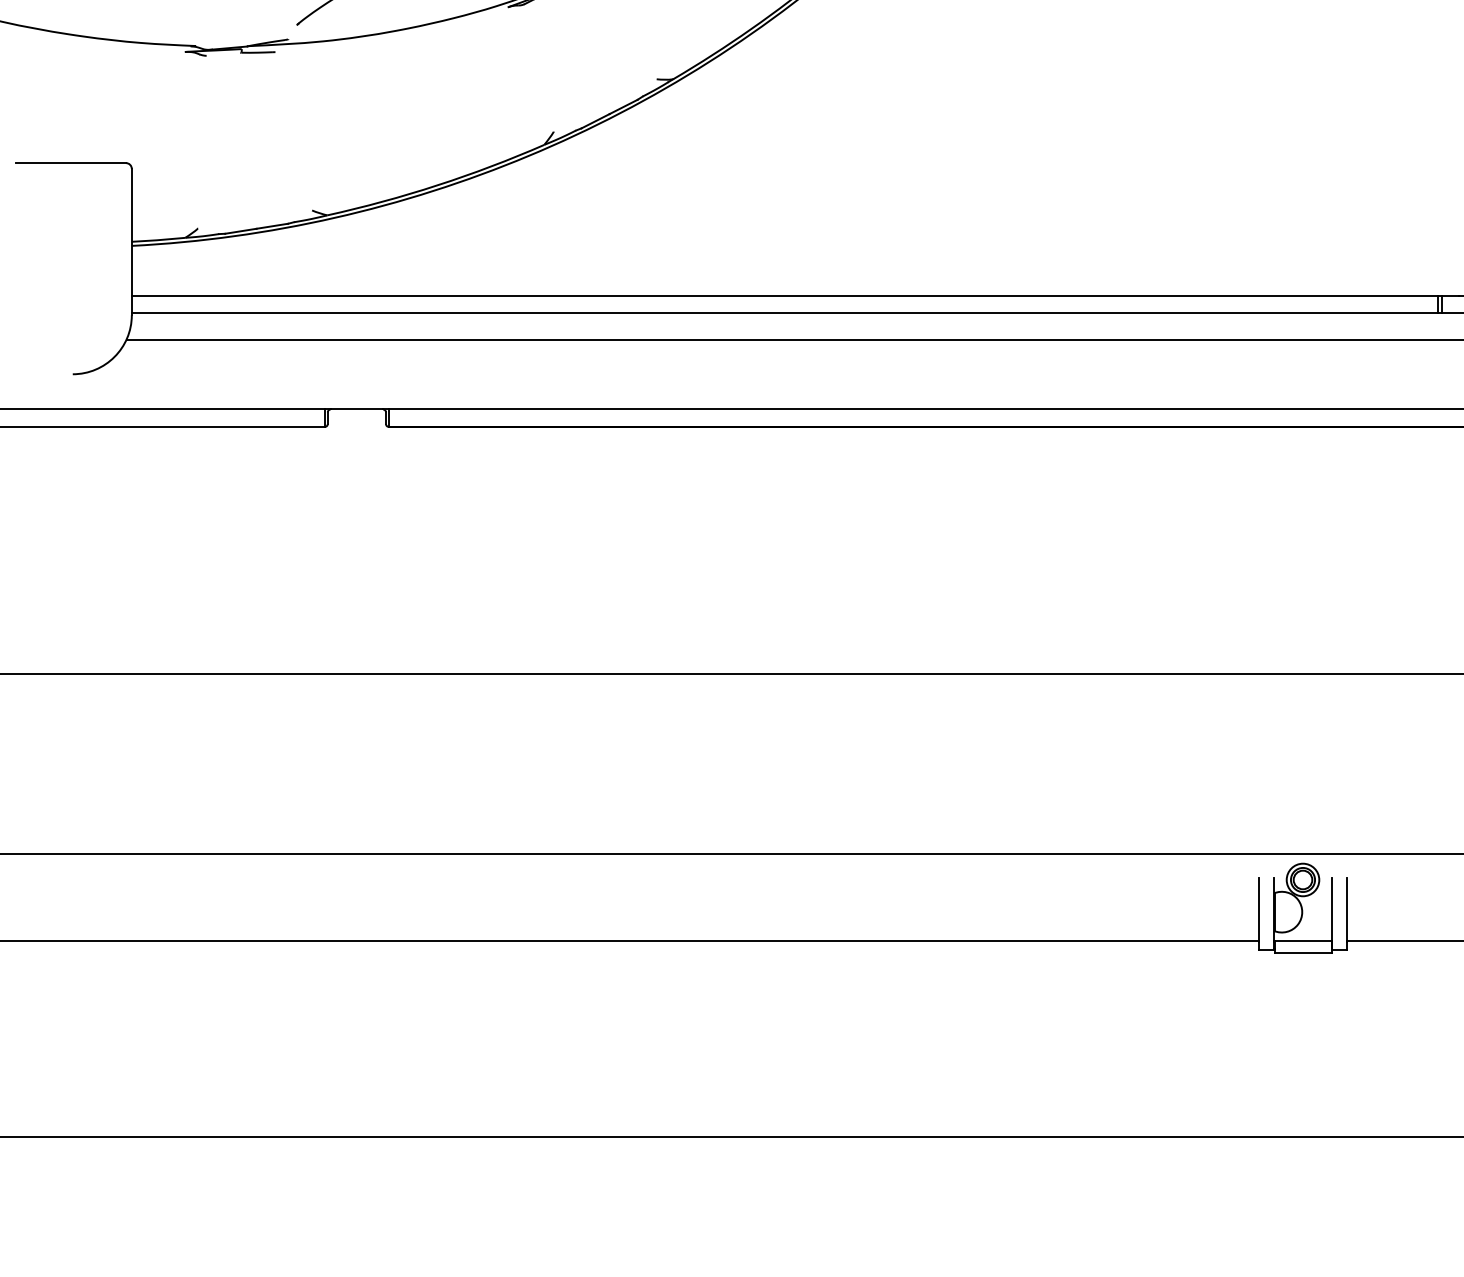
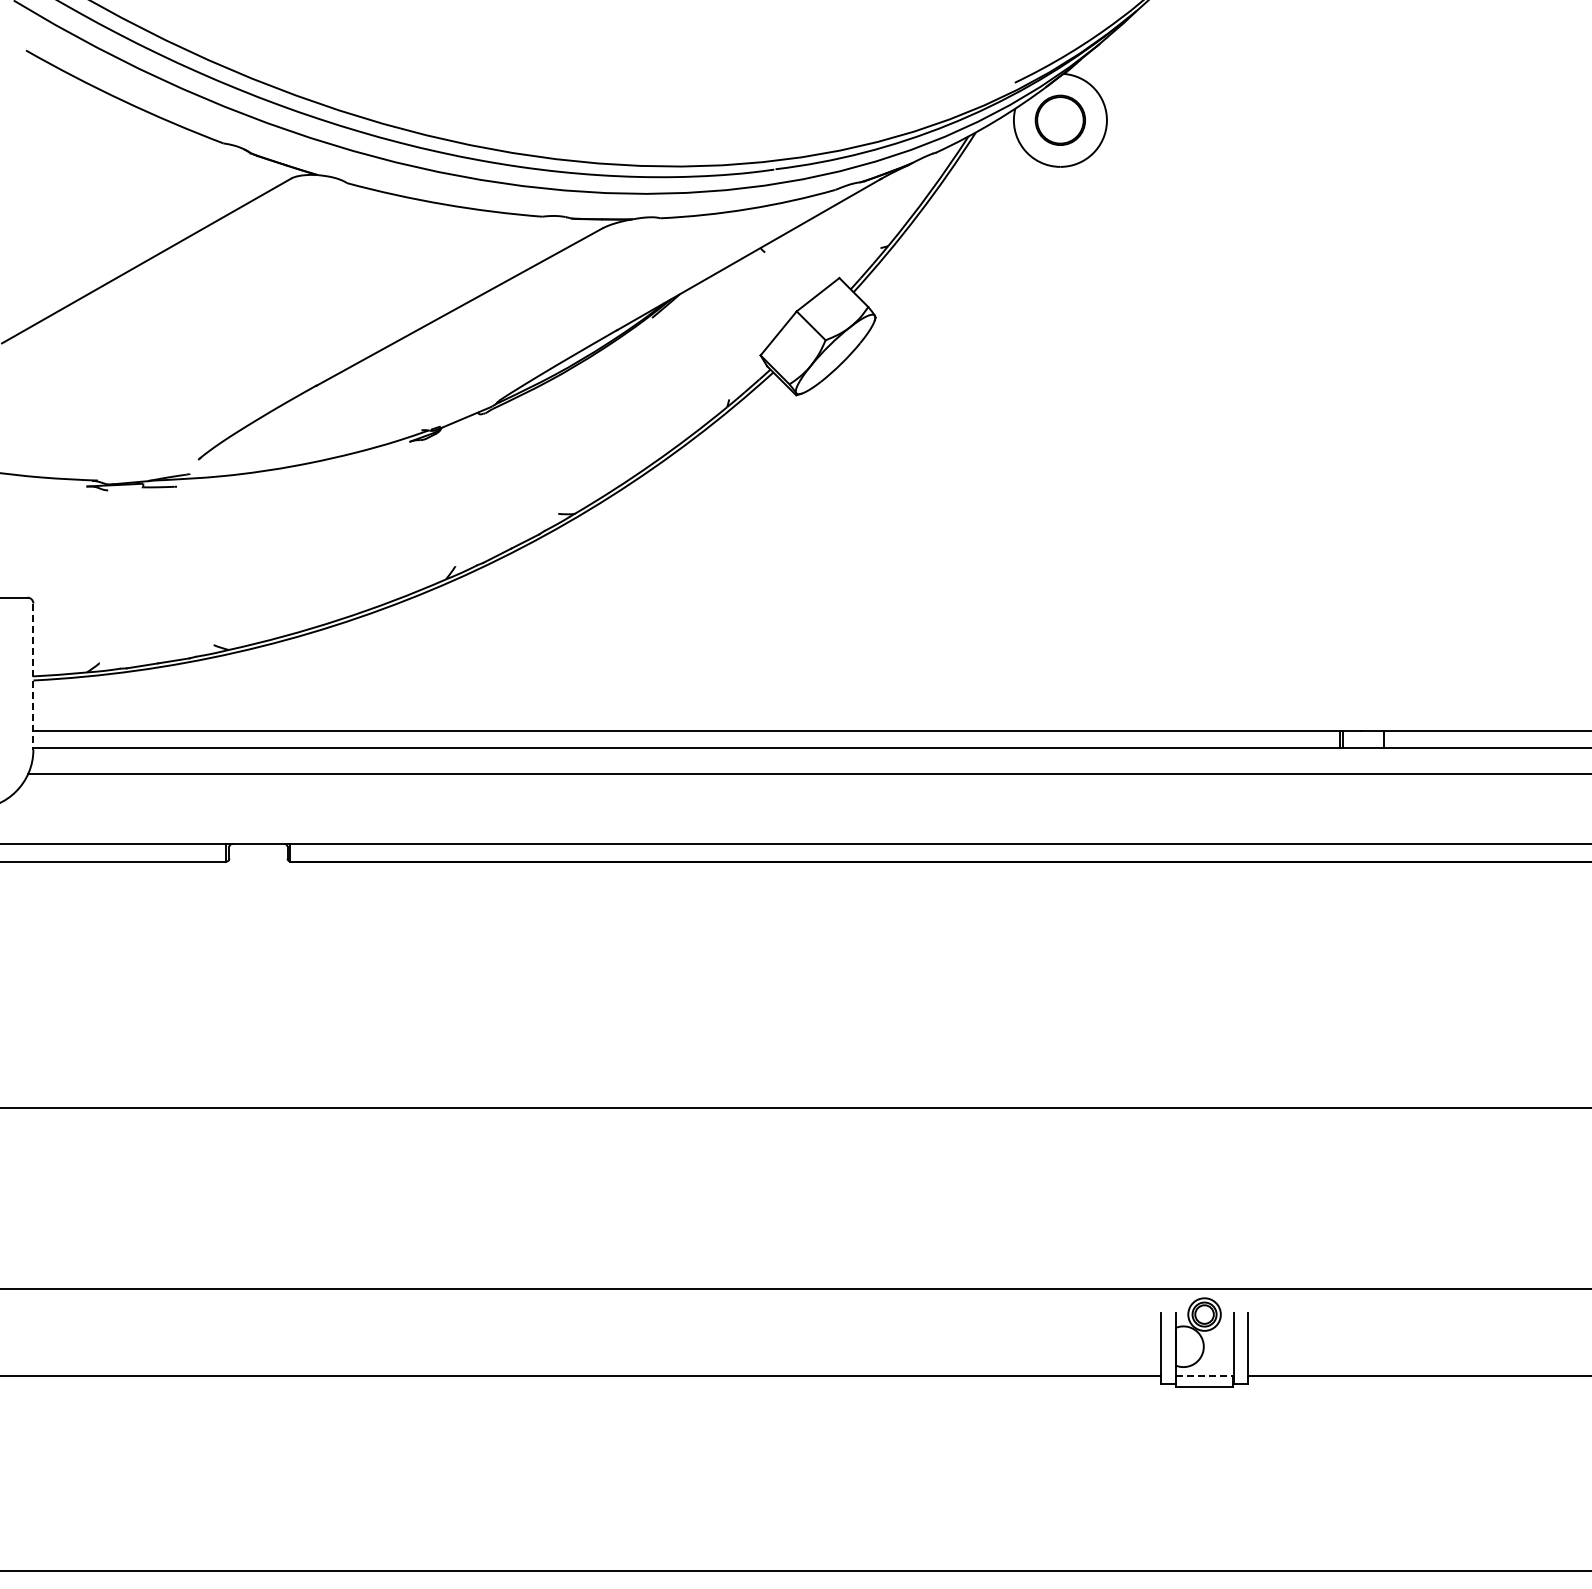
line: (131, 242) -> (33, 677), solid -> dashed
line: (1303, 940) -> (1205, 1375), solid -> dashed

